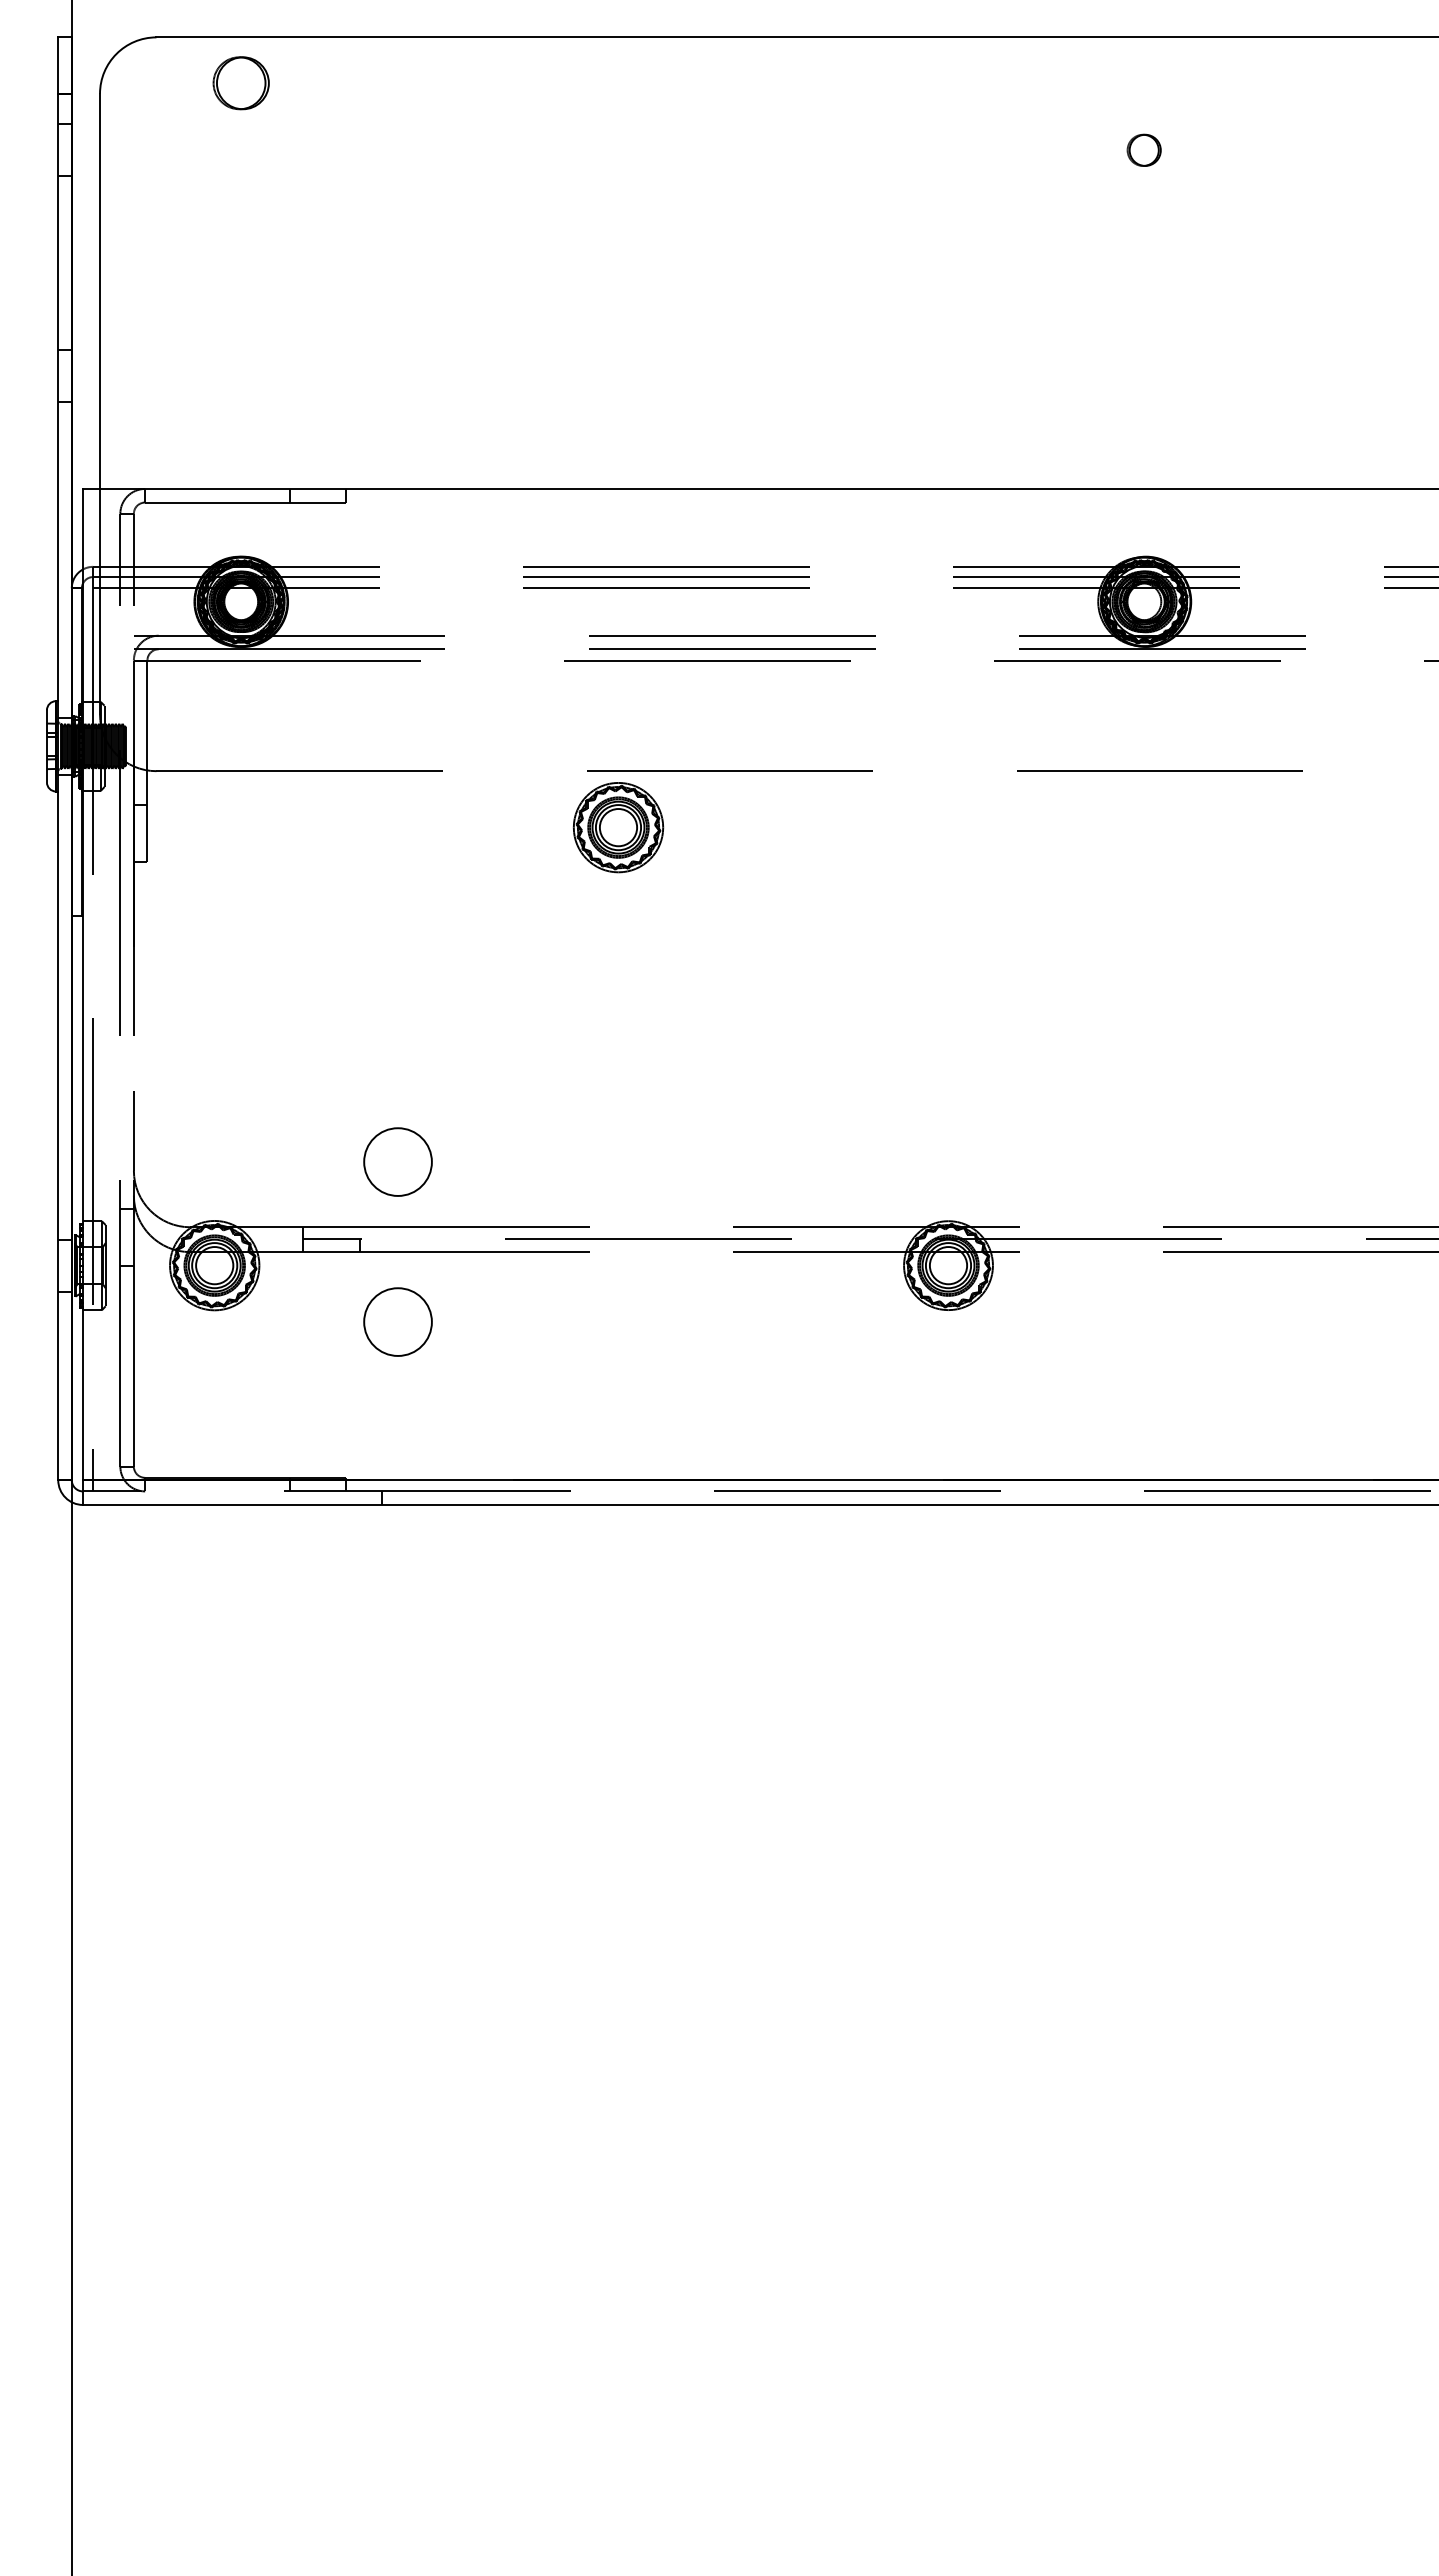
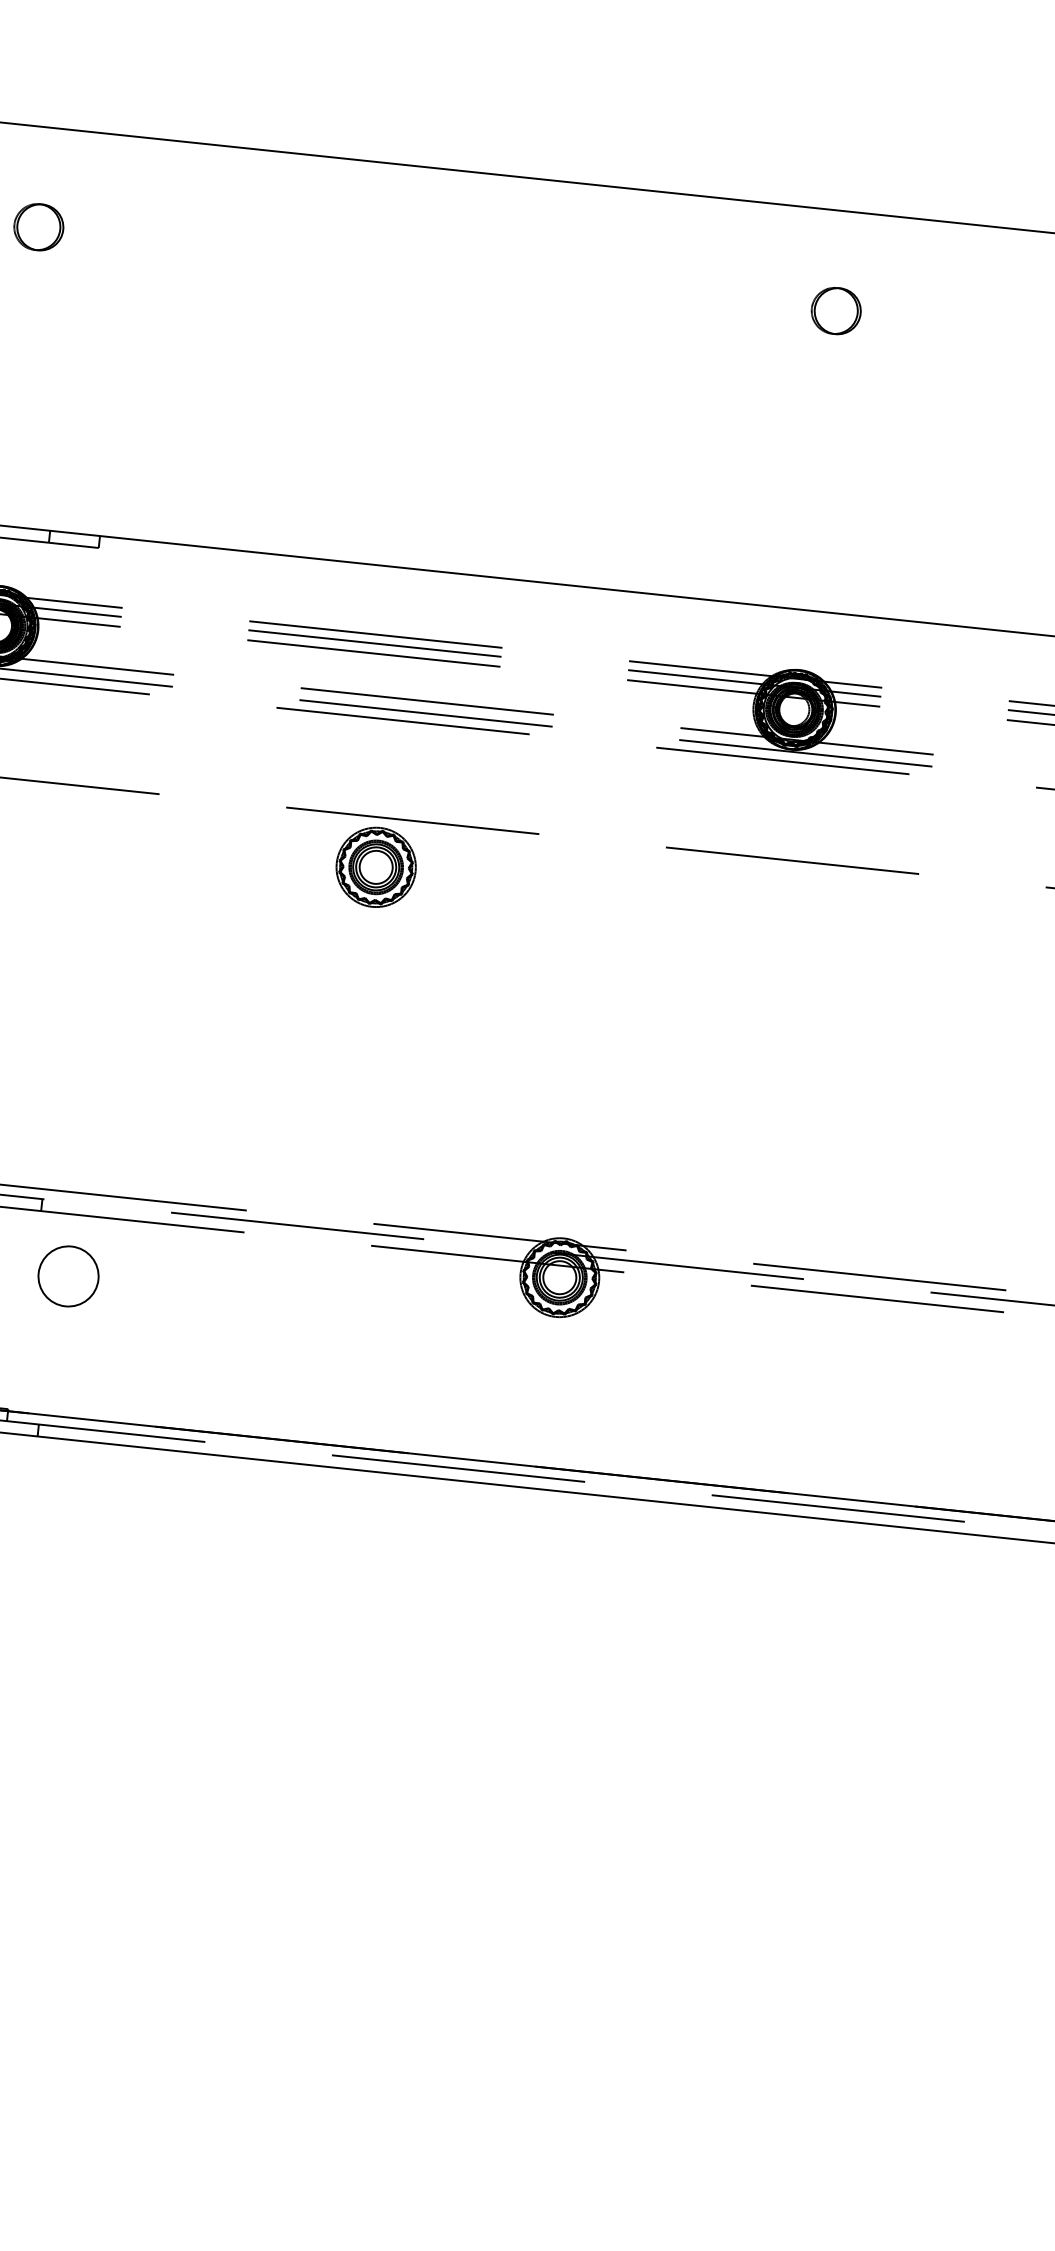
part: (240, 83) -> (38, 227), moved
part: (1143, 150) -> (835, 311), size x1.67
part: (618, 827) -> (376, 867), moved
circle: (397, 1161) -> (82, 1134), removed

